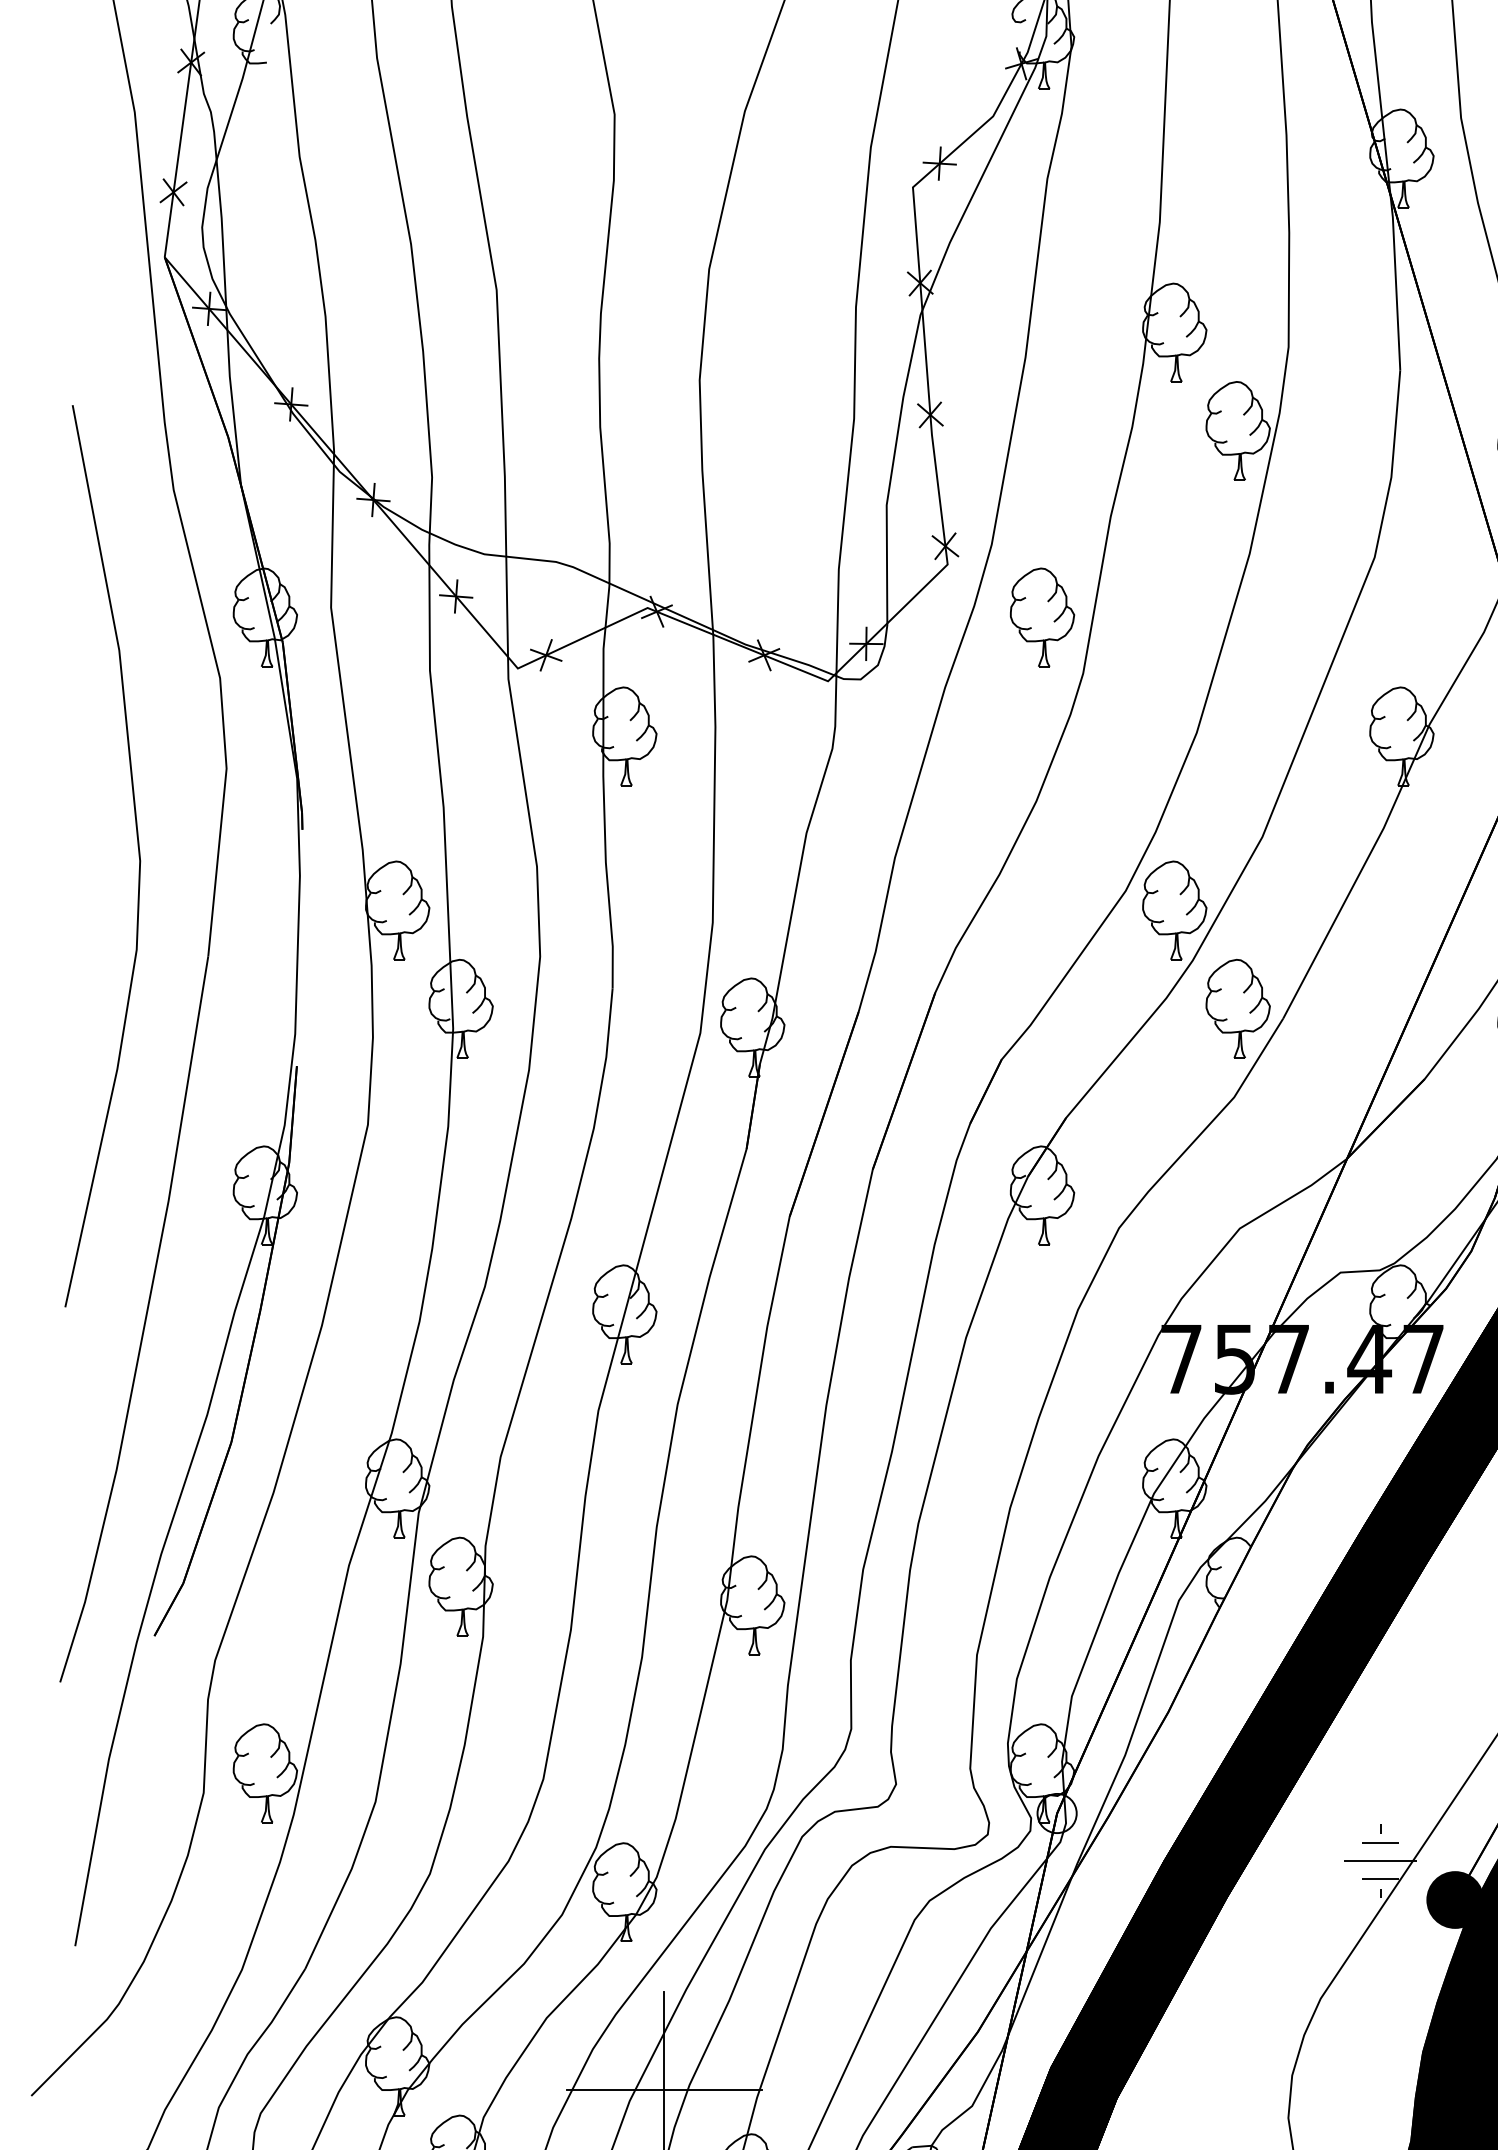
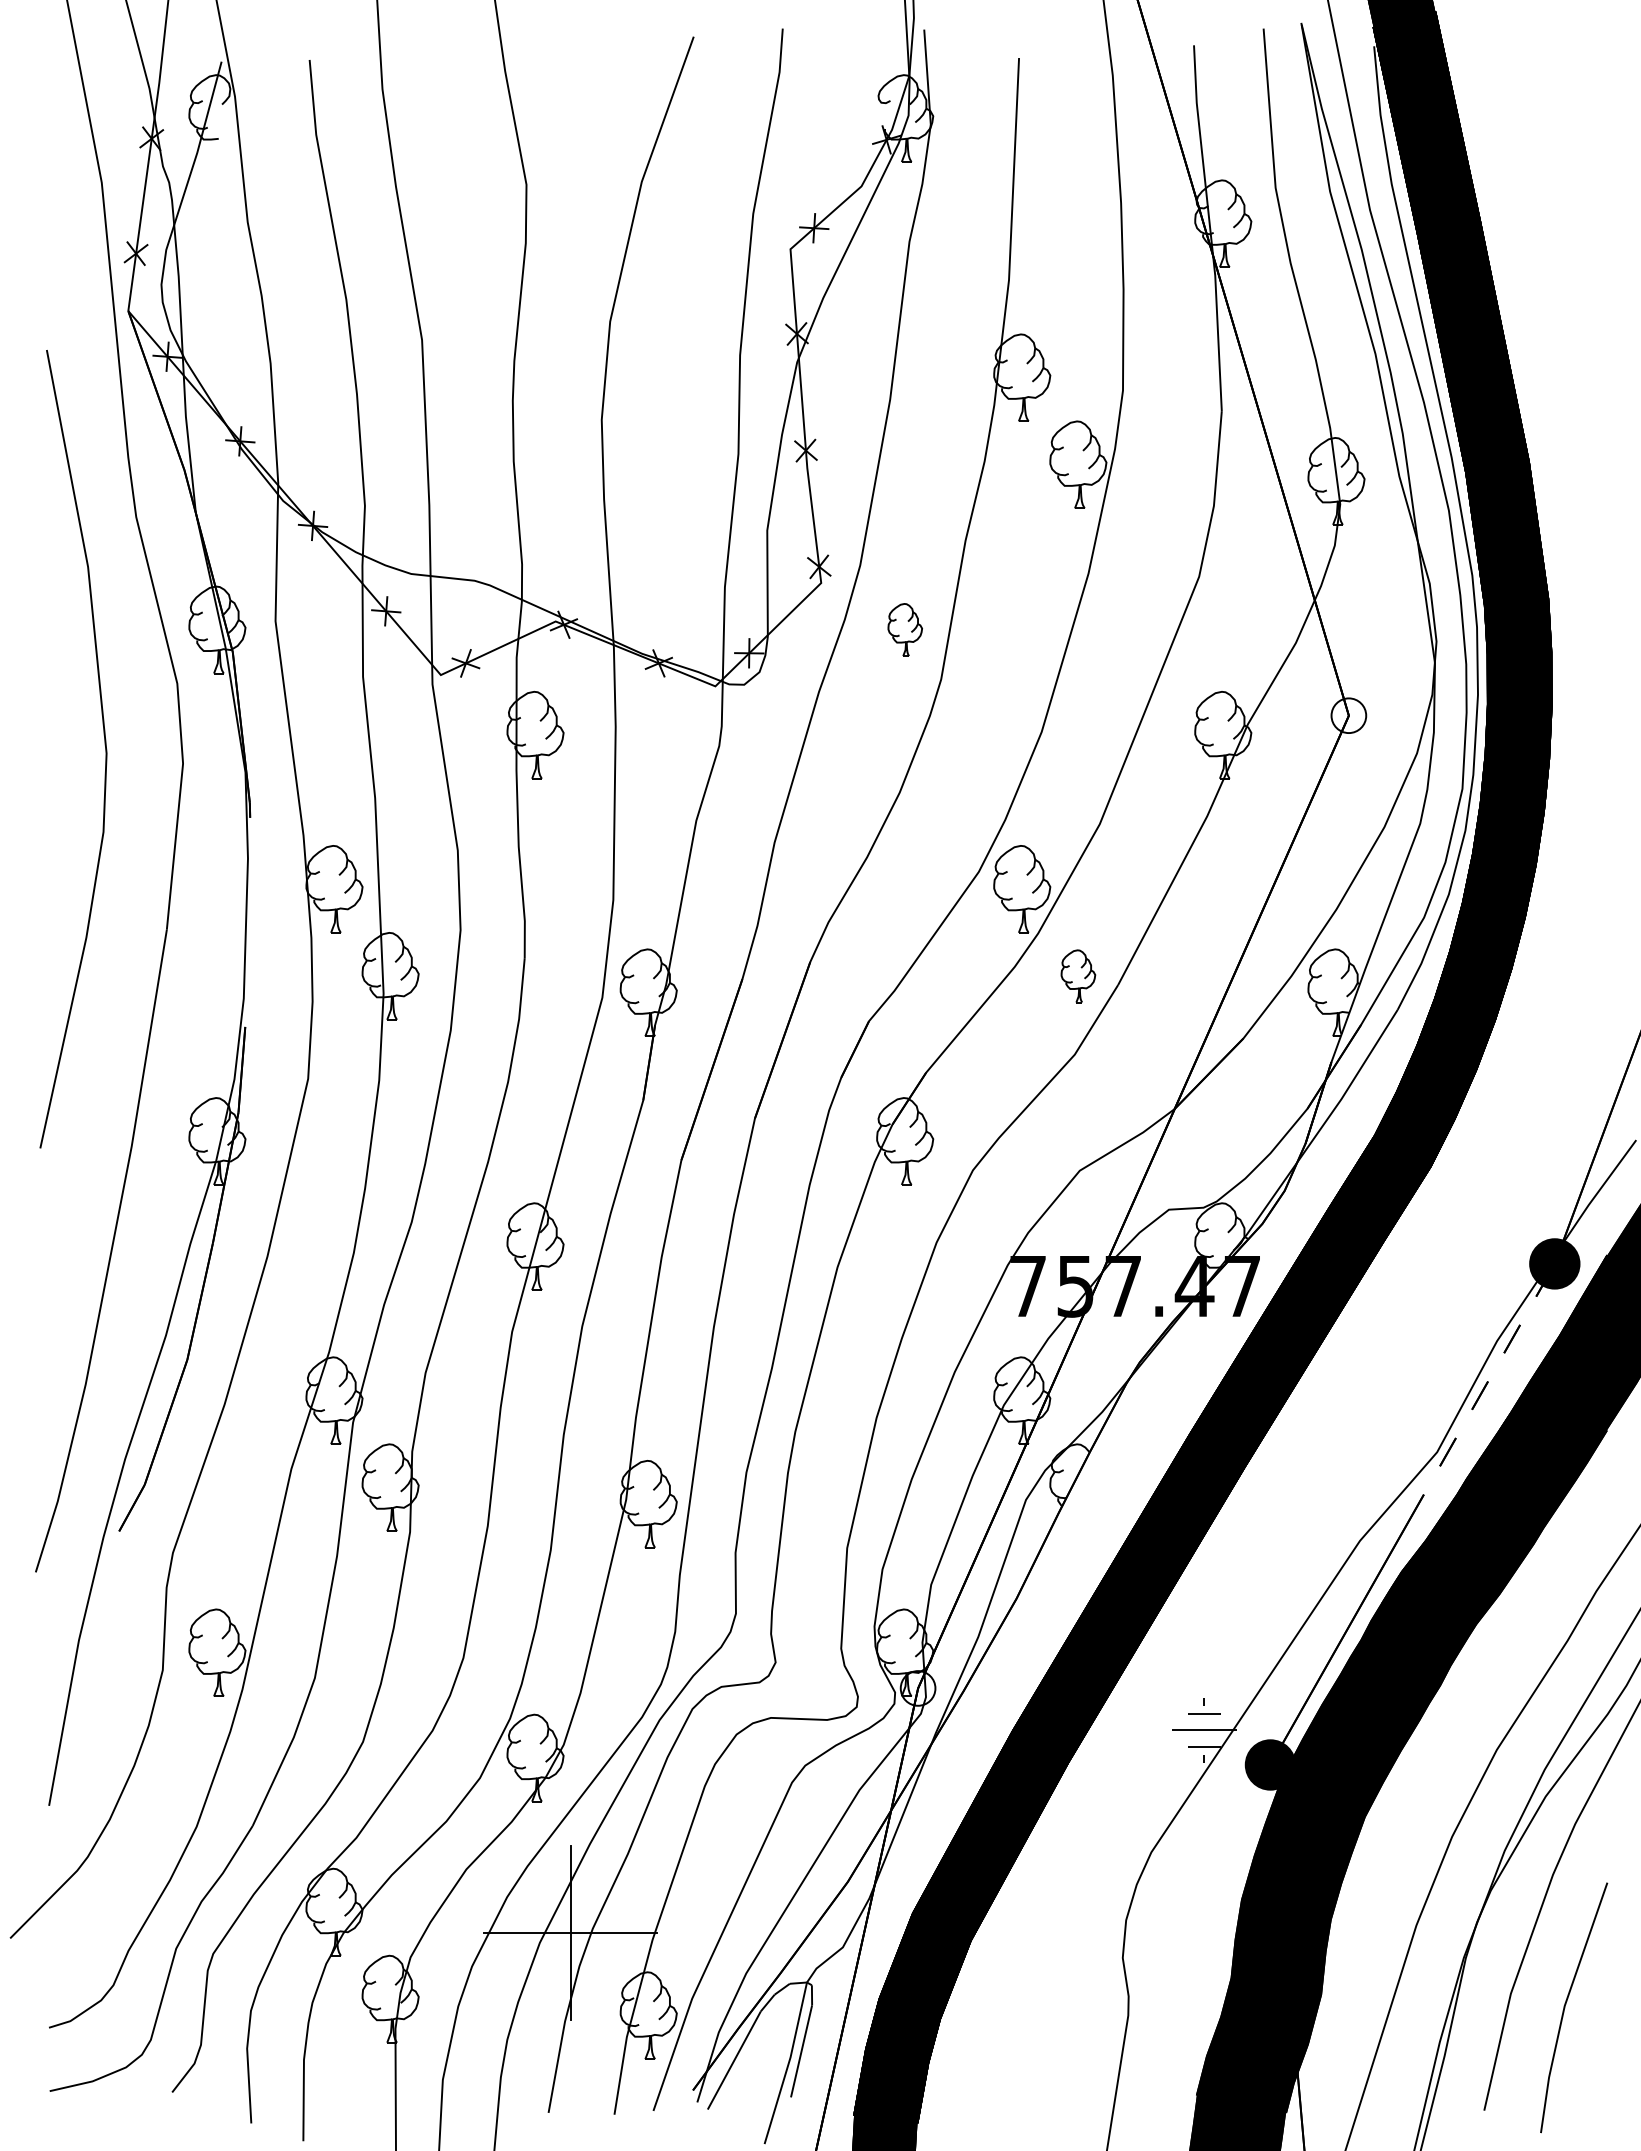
part: (1042, 617) -> (905, 629), size x0.6
curve: (137, 852) -> (104, 745), moved
part: (1238, 1009) -> (1078, 976), size x0.6

